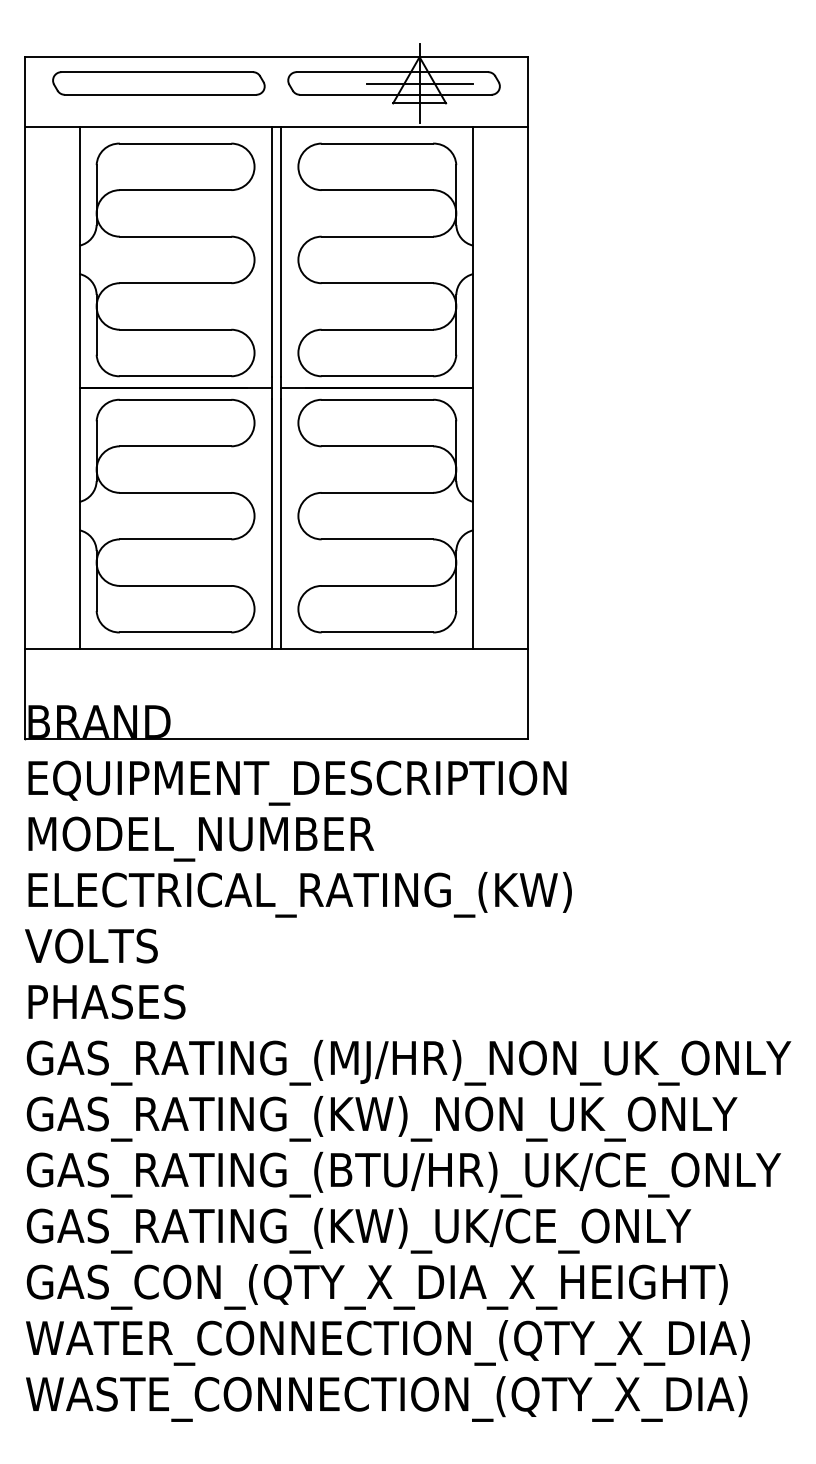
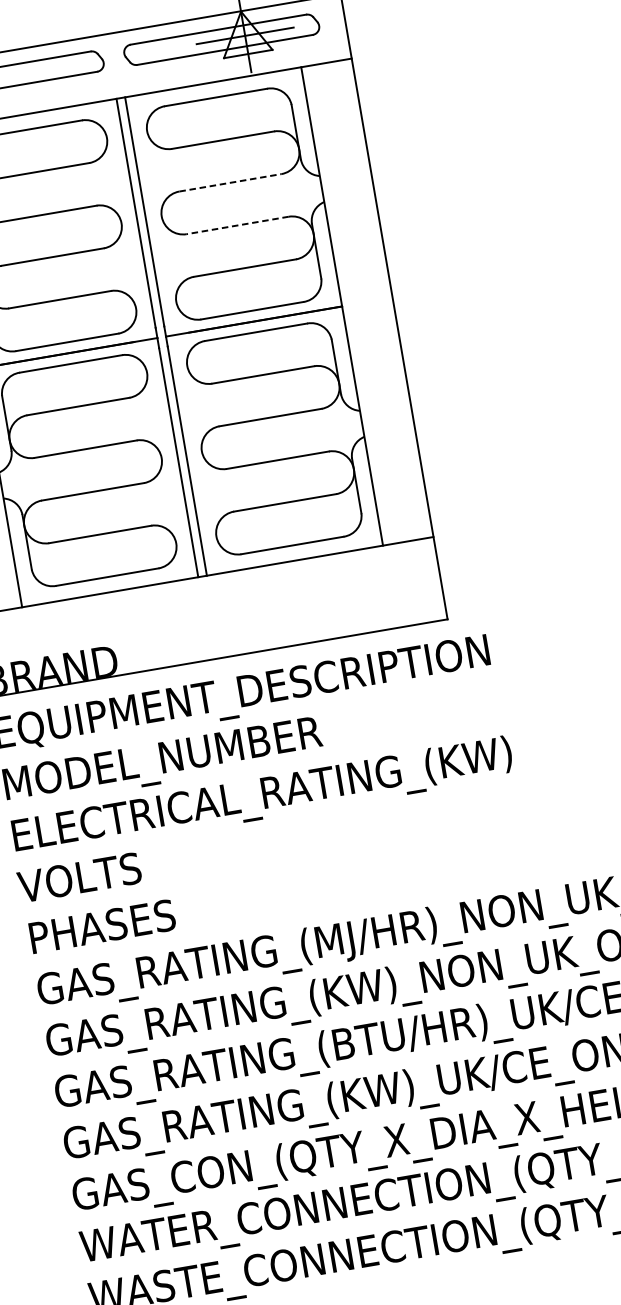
line: (377, 236) -> (230, 182), solid -> dashed
line: (377, 283) -> (237, 225), solid -> dashed

